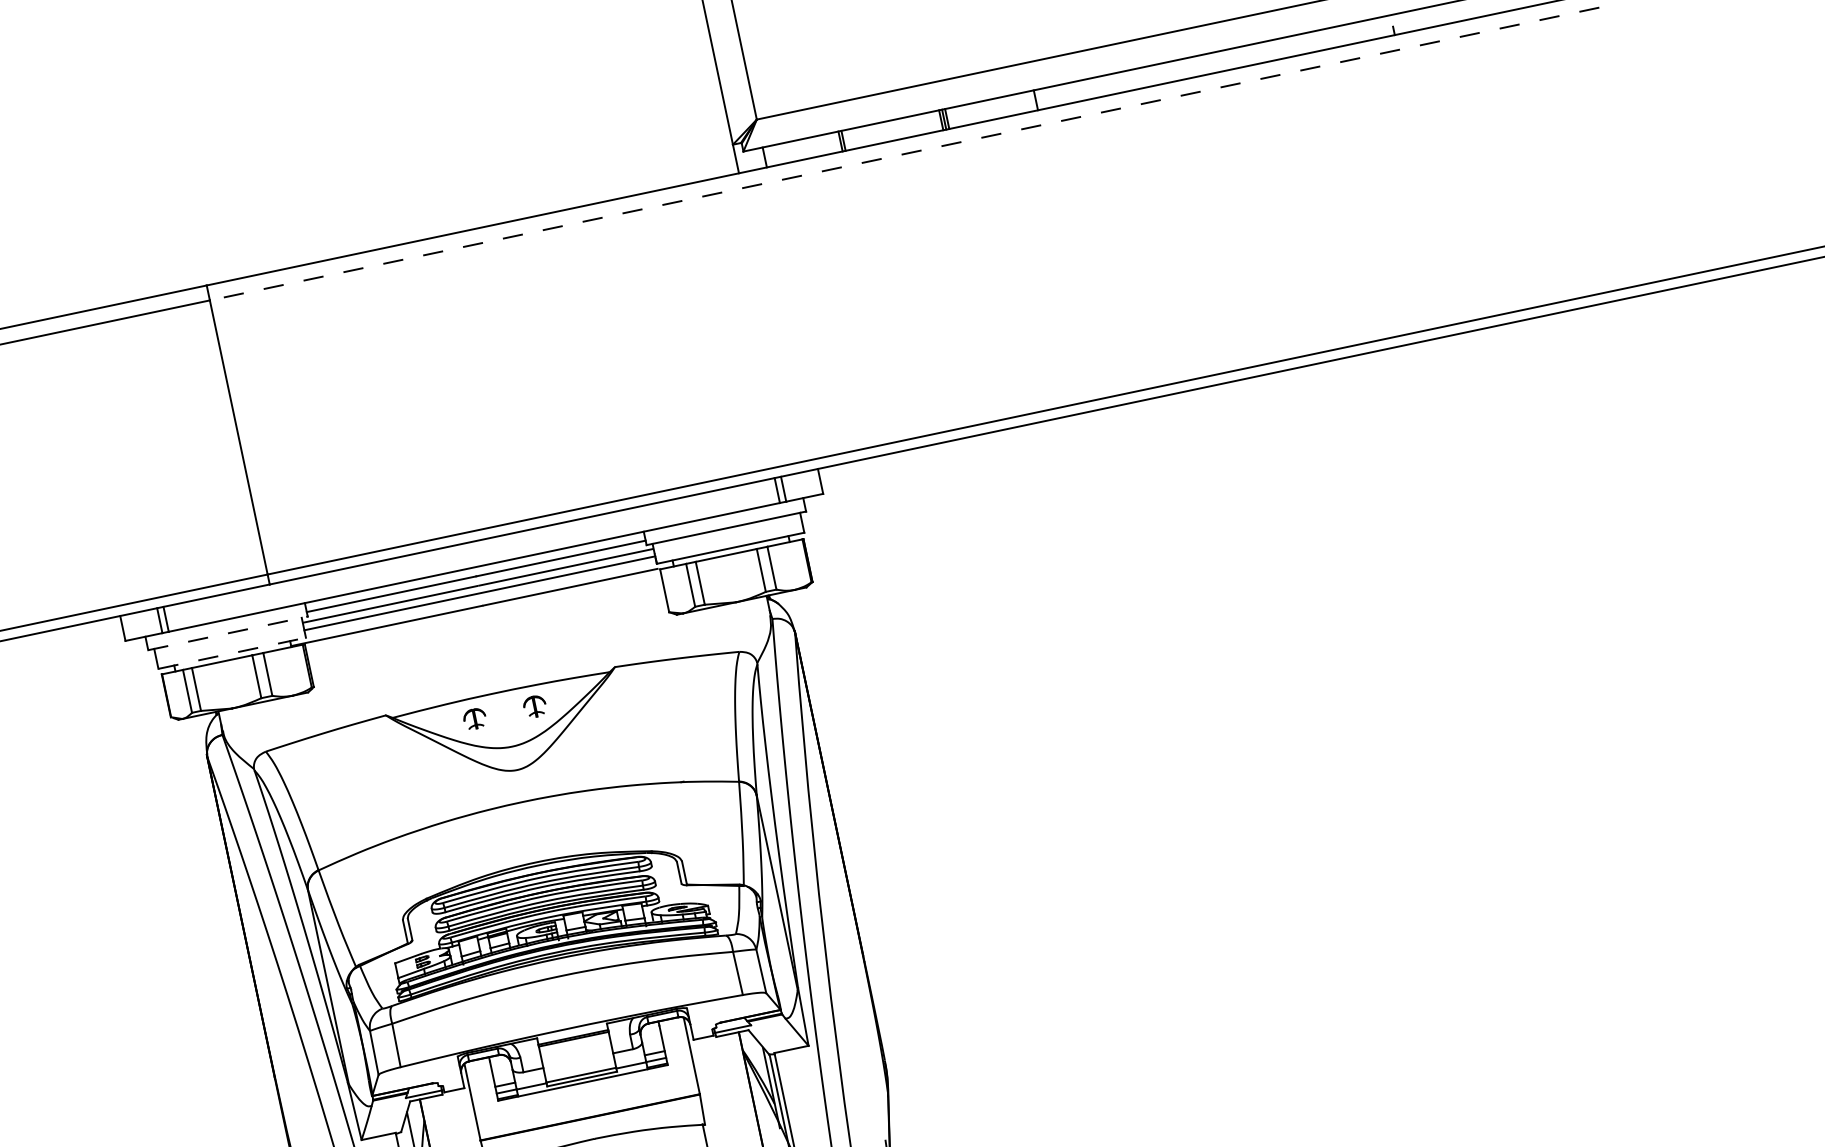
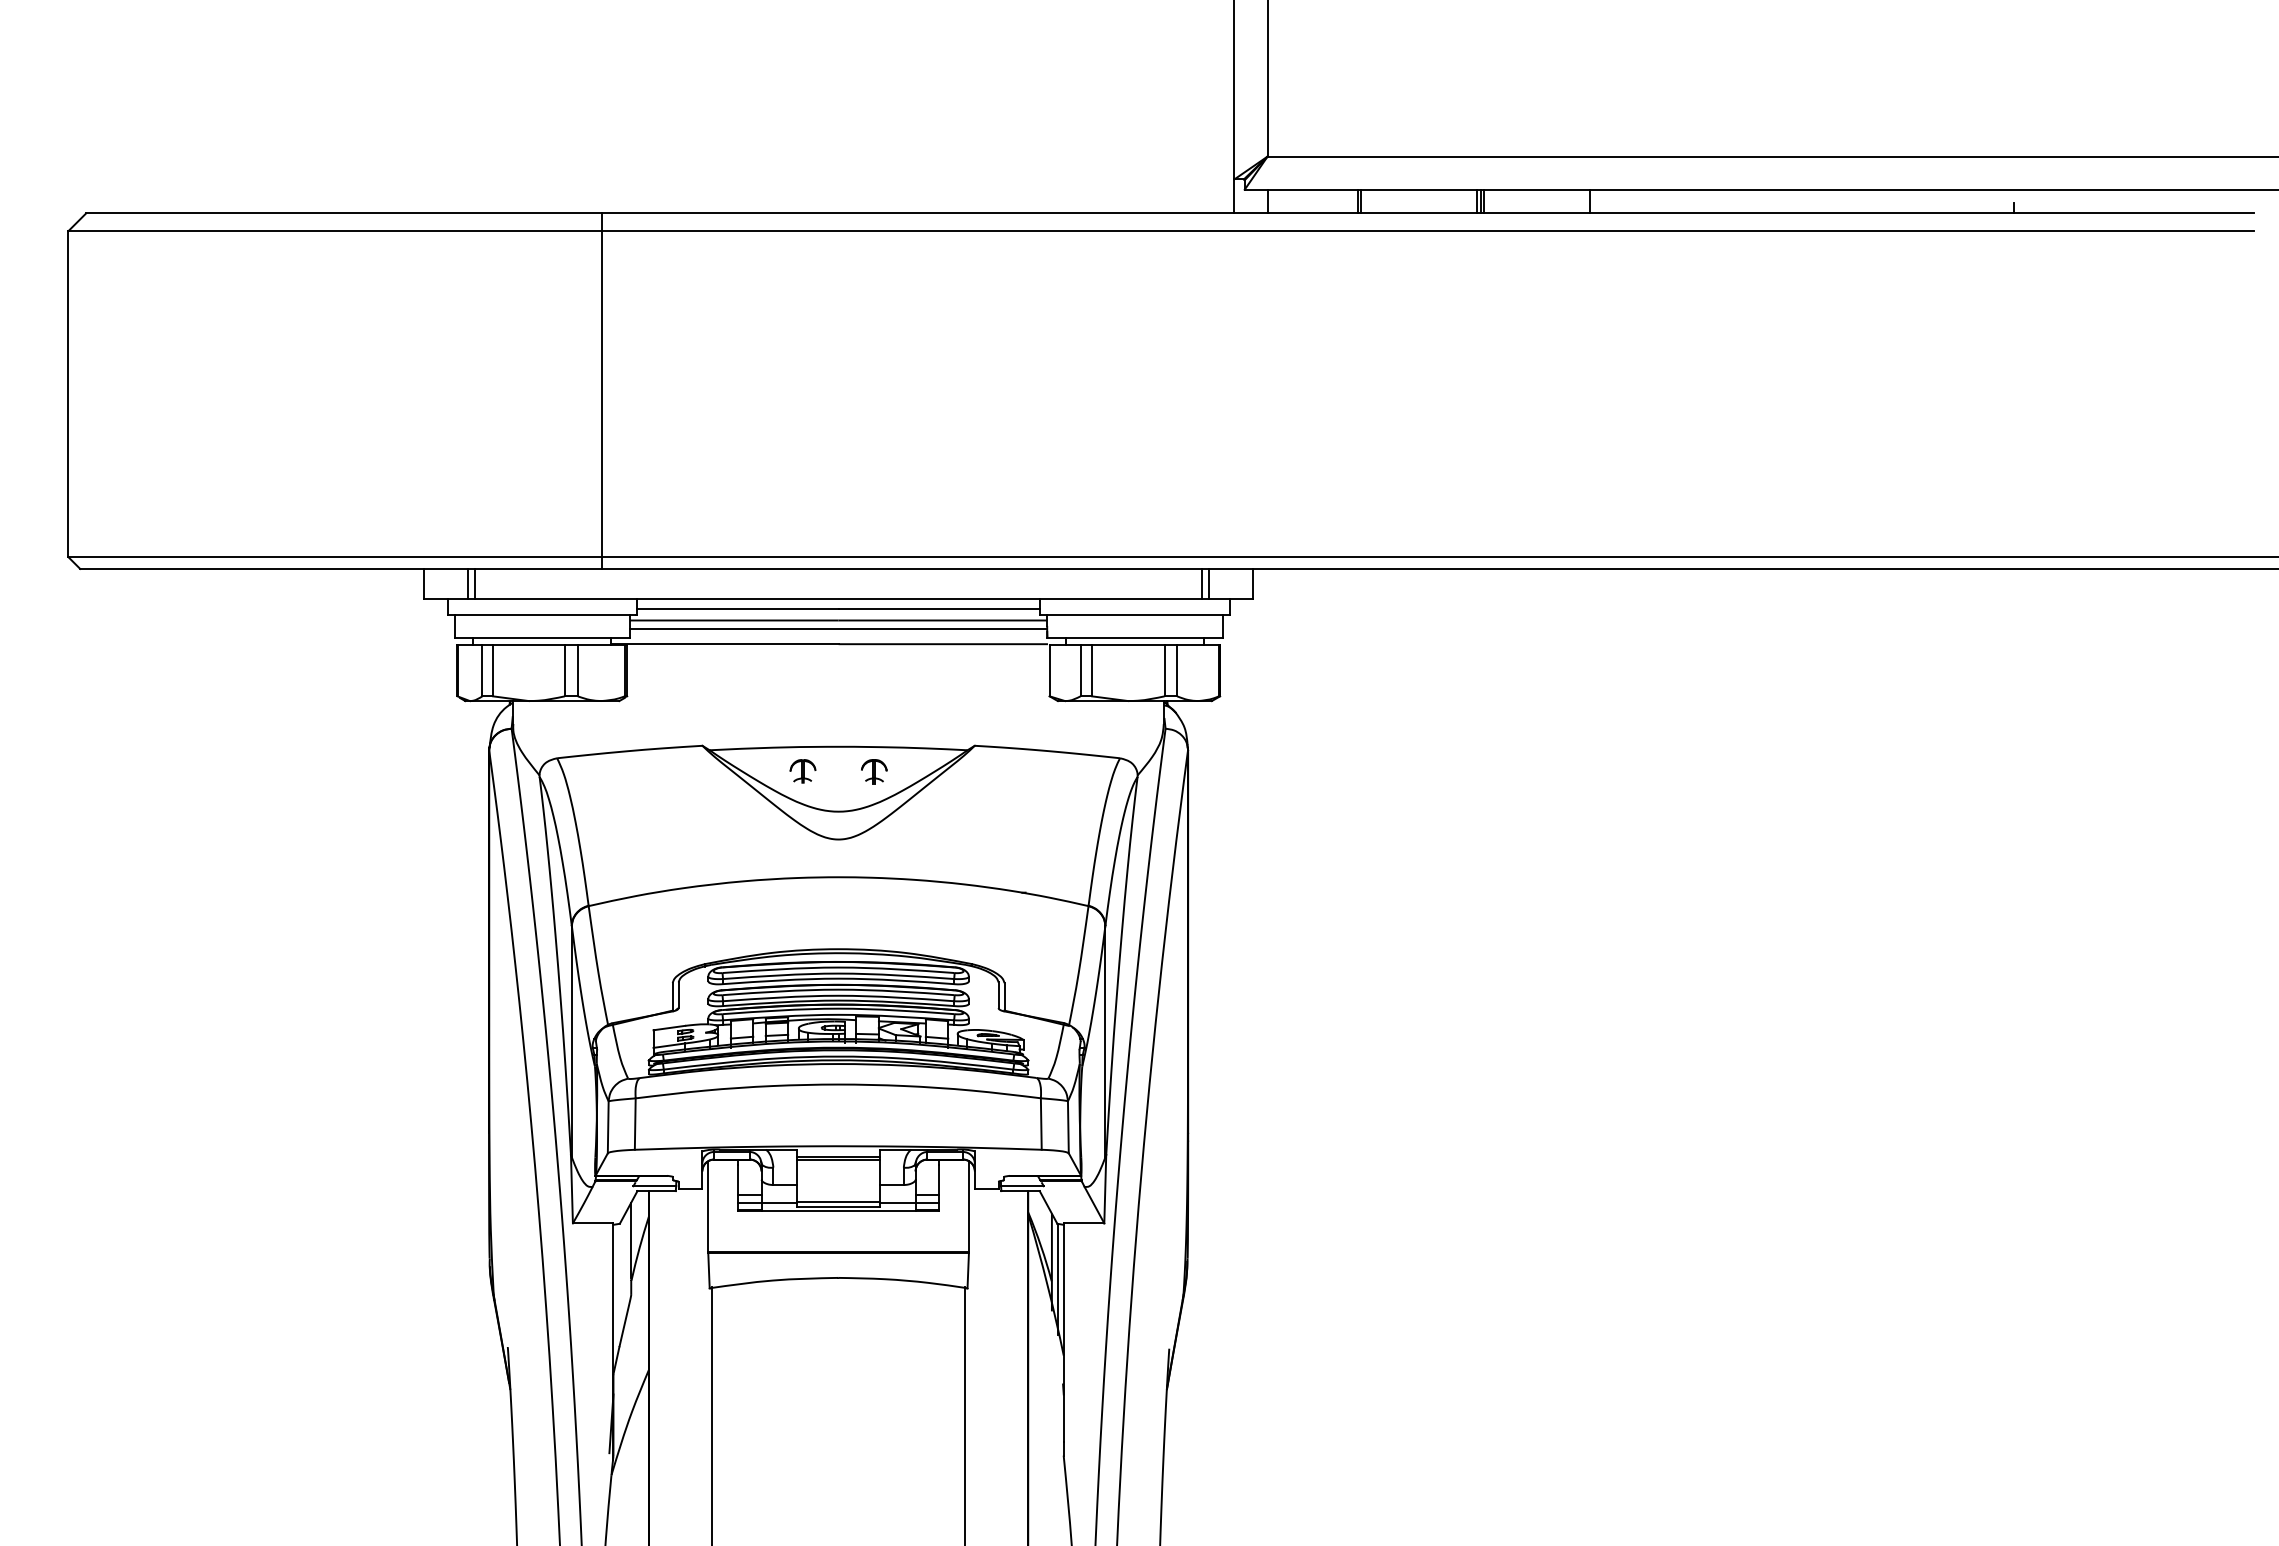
line: (904, 154) -> (1427, 231), dashed -> solid
line: (228, 633) -> (542, 614), dashed -> solid
line: (232, 653) -> (542, 638), dashed -> solid

